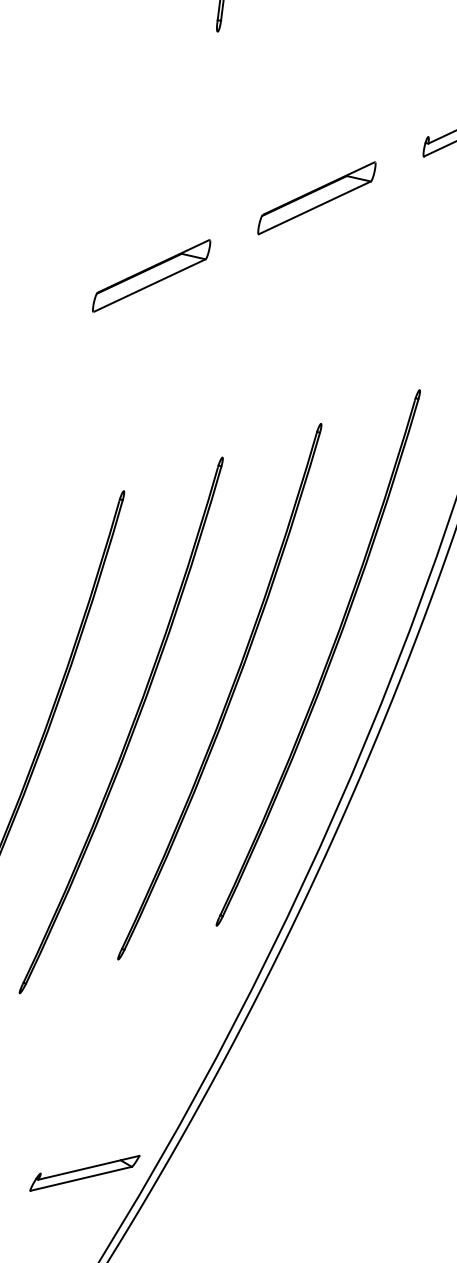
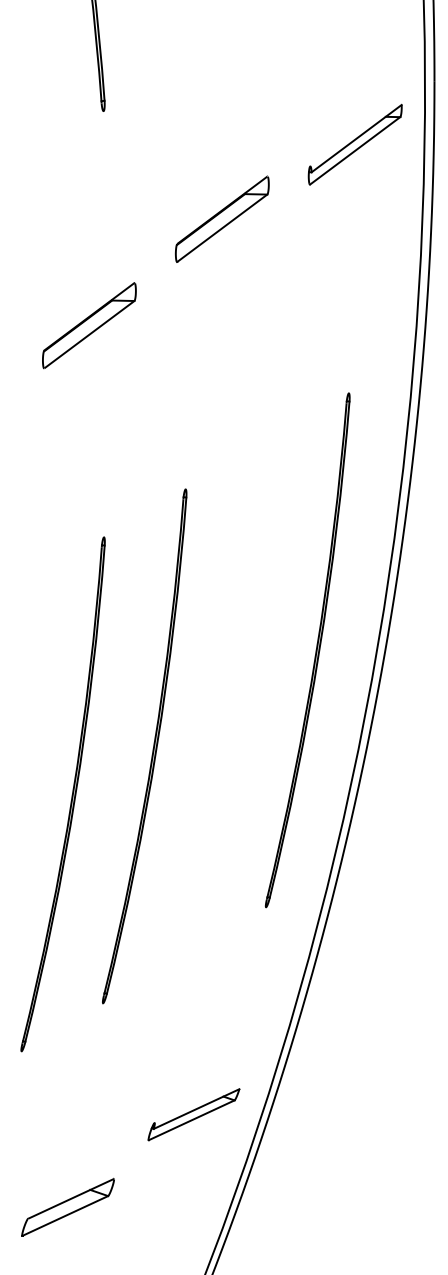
part: (317, 197) -> (222, 218), moved
part: (151, 275) -> (89, 325), moved
part: (226, 697) -> (233, 702), removed
part: (84, 1172) -> (193, 1114), moved

